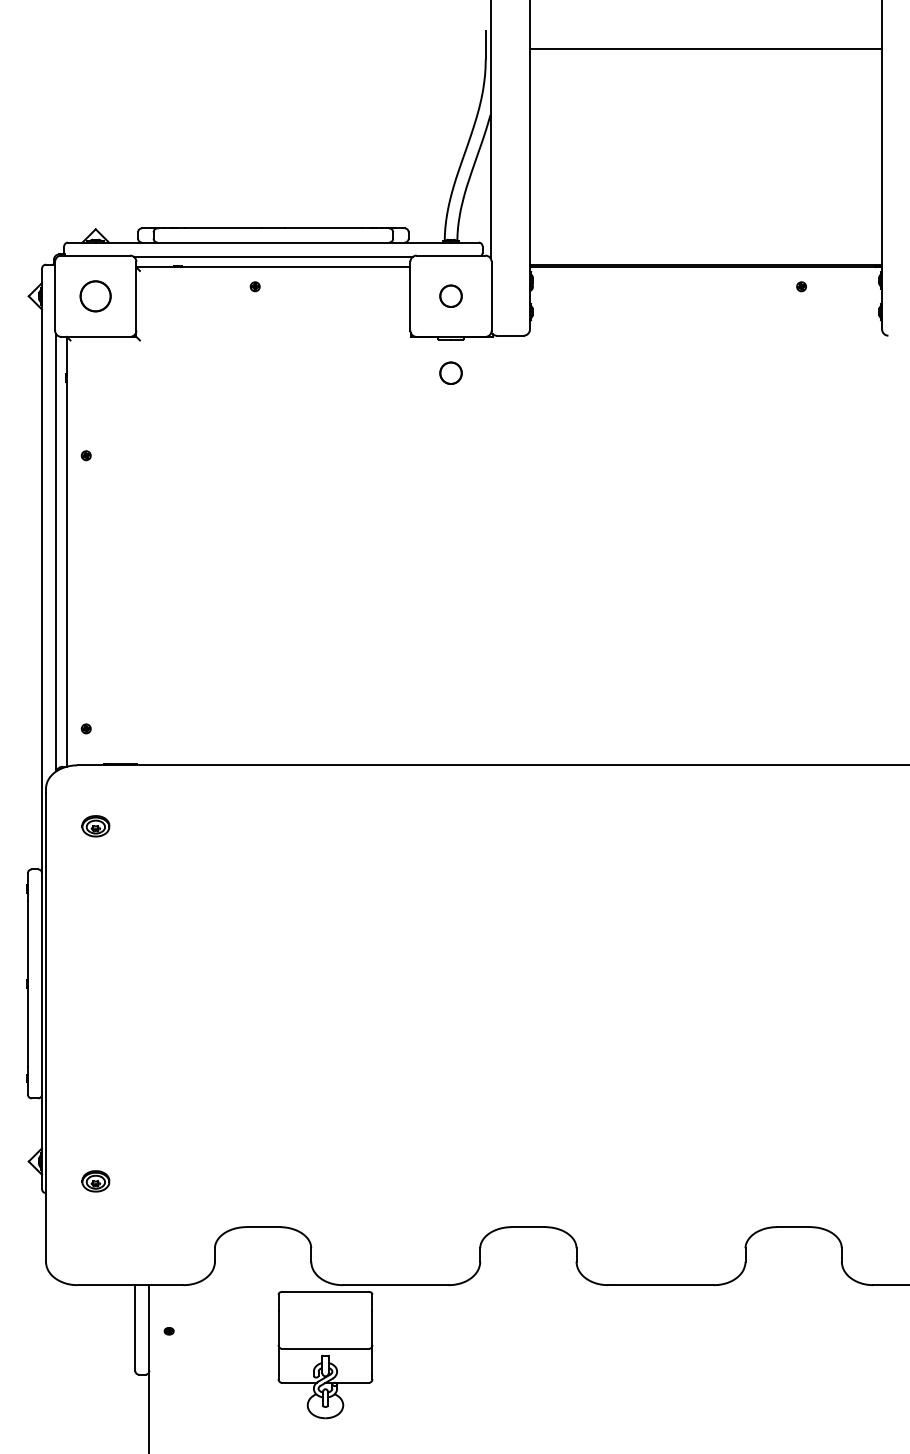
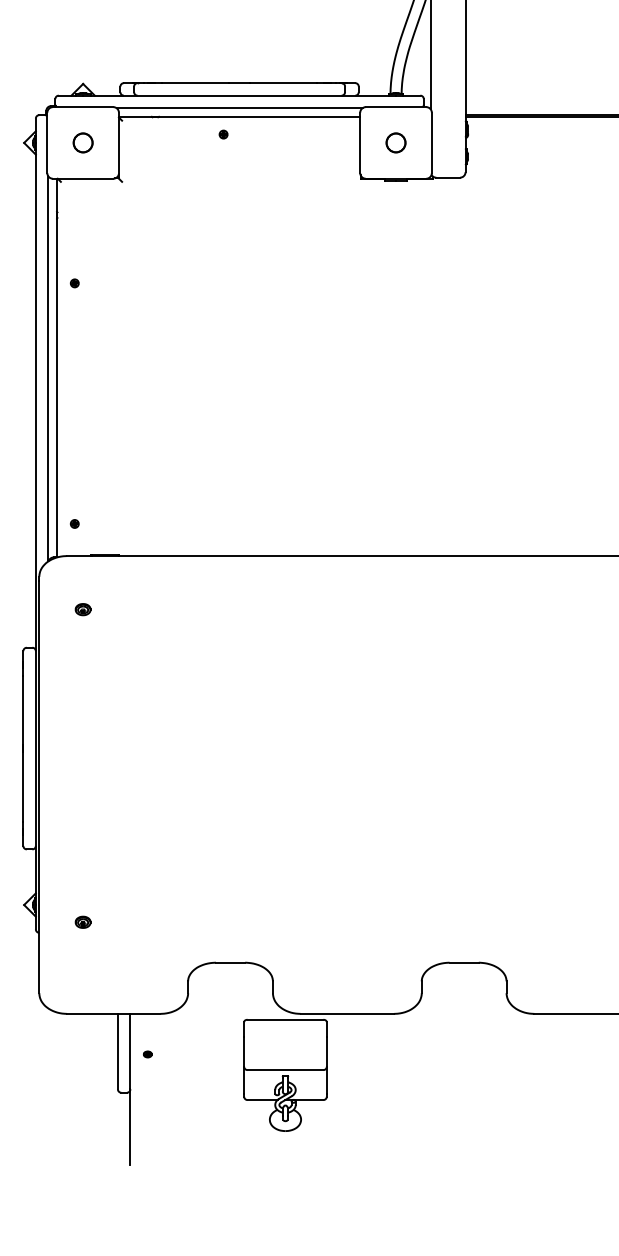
circle: (95, 295) -> (82, 142), size x0.71
circle: (450, 372) -> (395, 210), removed
part: (95, 825) -> (82, 609), size x0.62
part: (95, 1180) -> (82, 921), size x0.62

